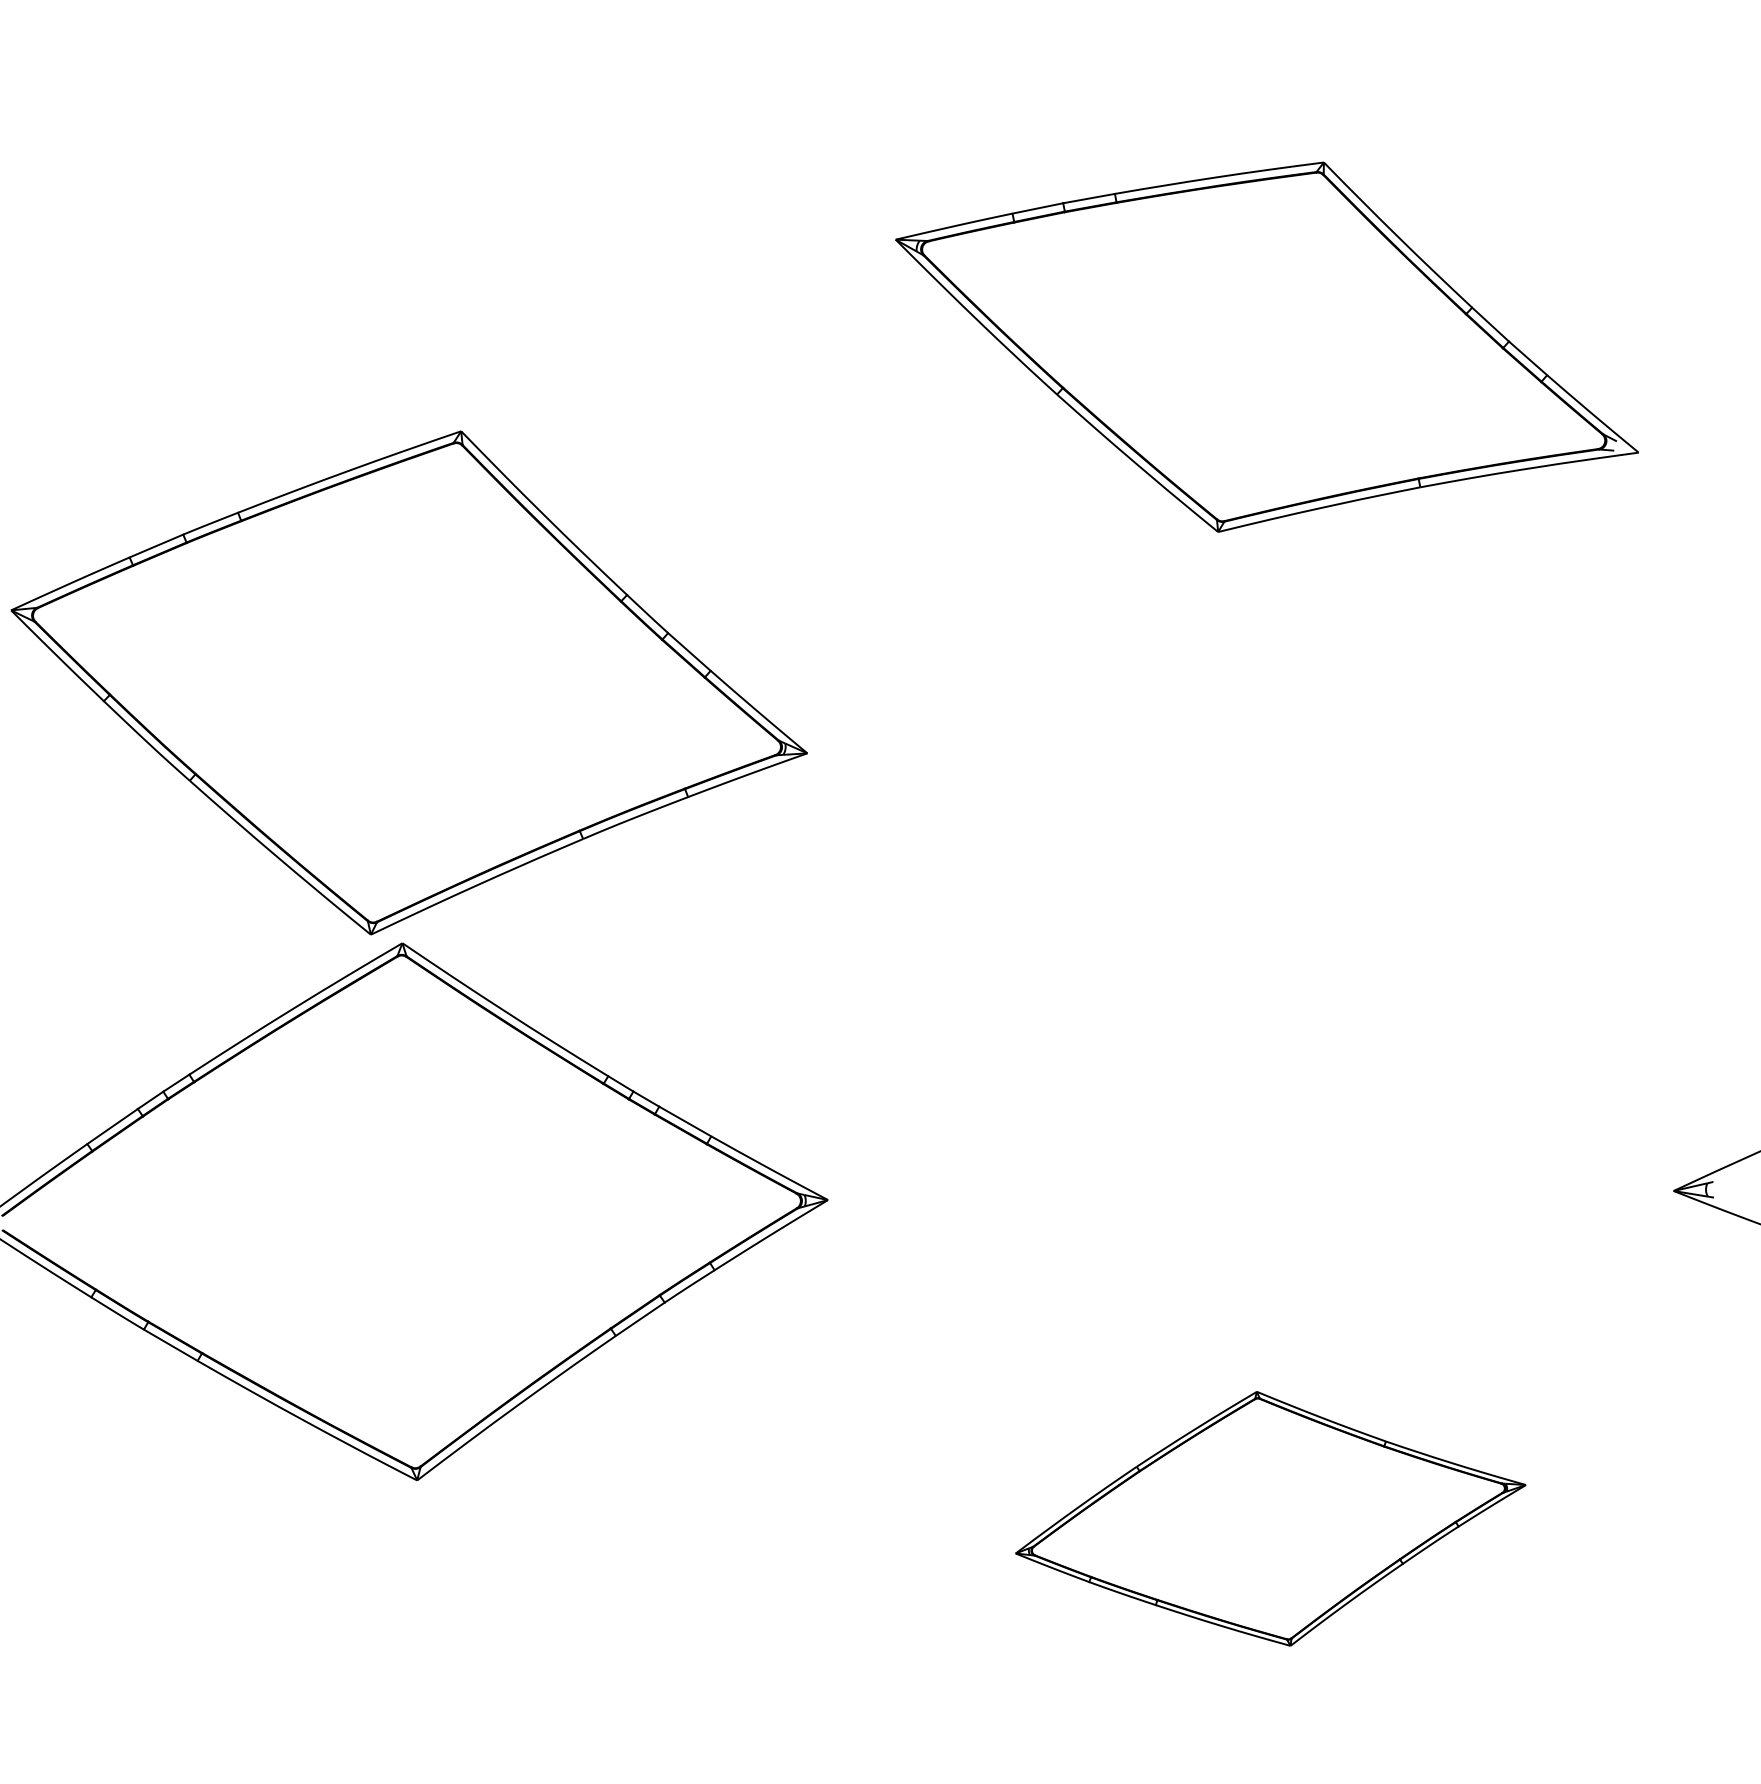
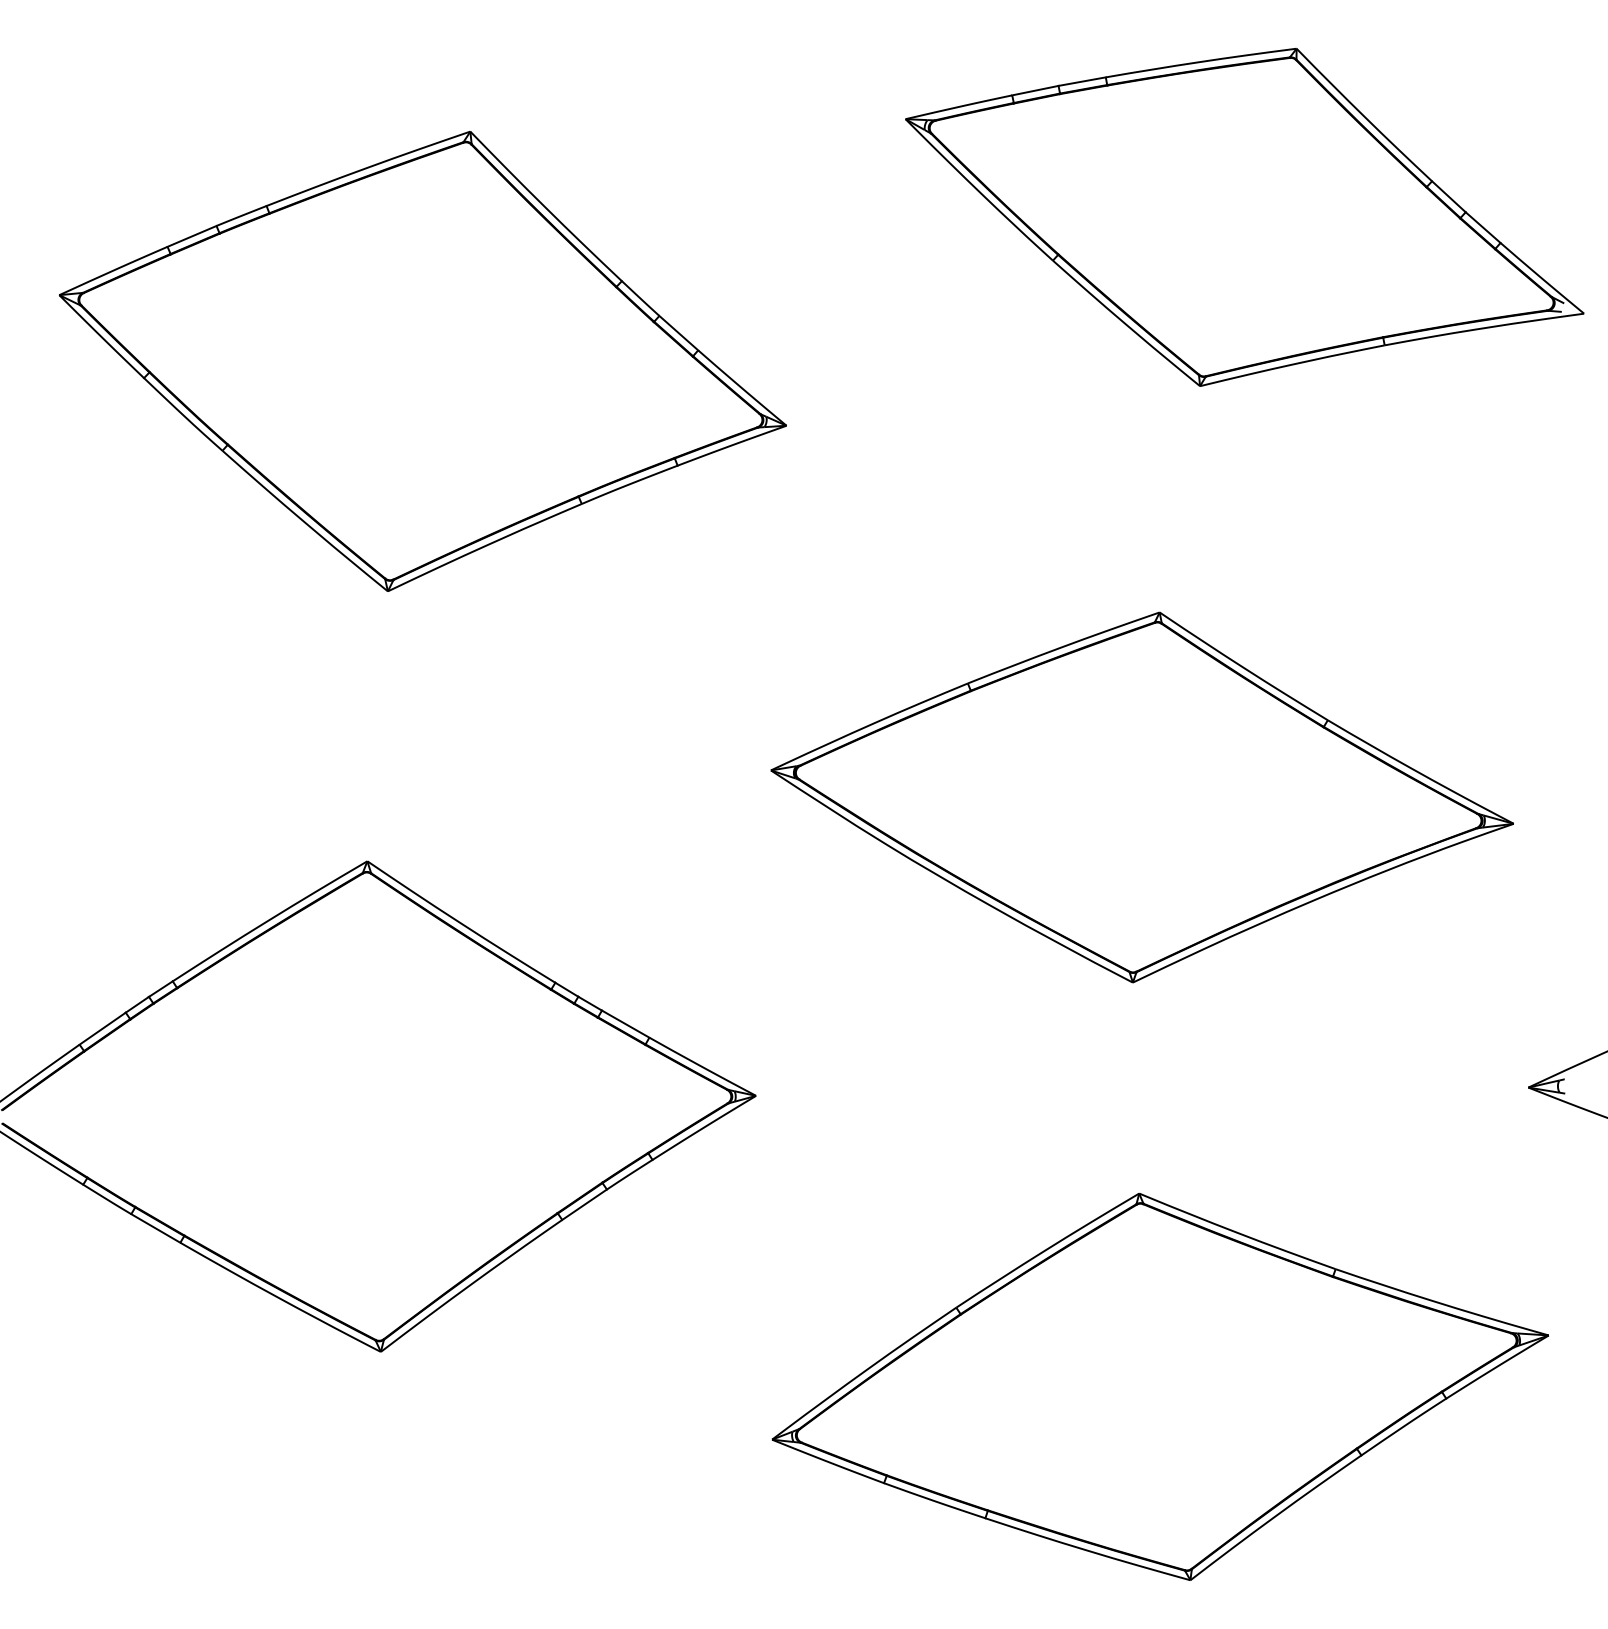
part: (1266, 346) -> (1244, 216), moved
part: (408, 682) -> (422, 361), moved
part: (1250, 873) -> (1141, 797), added
part: (1270, 1518) -> (1160, 1386), size x1.67

